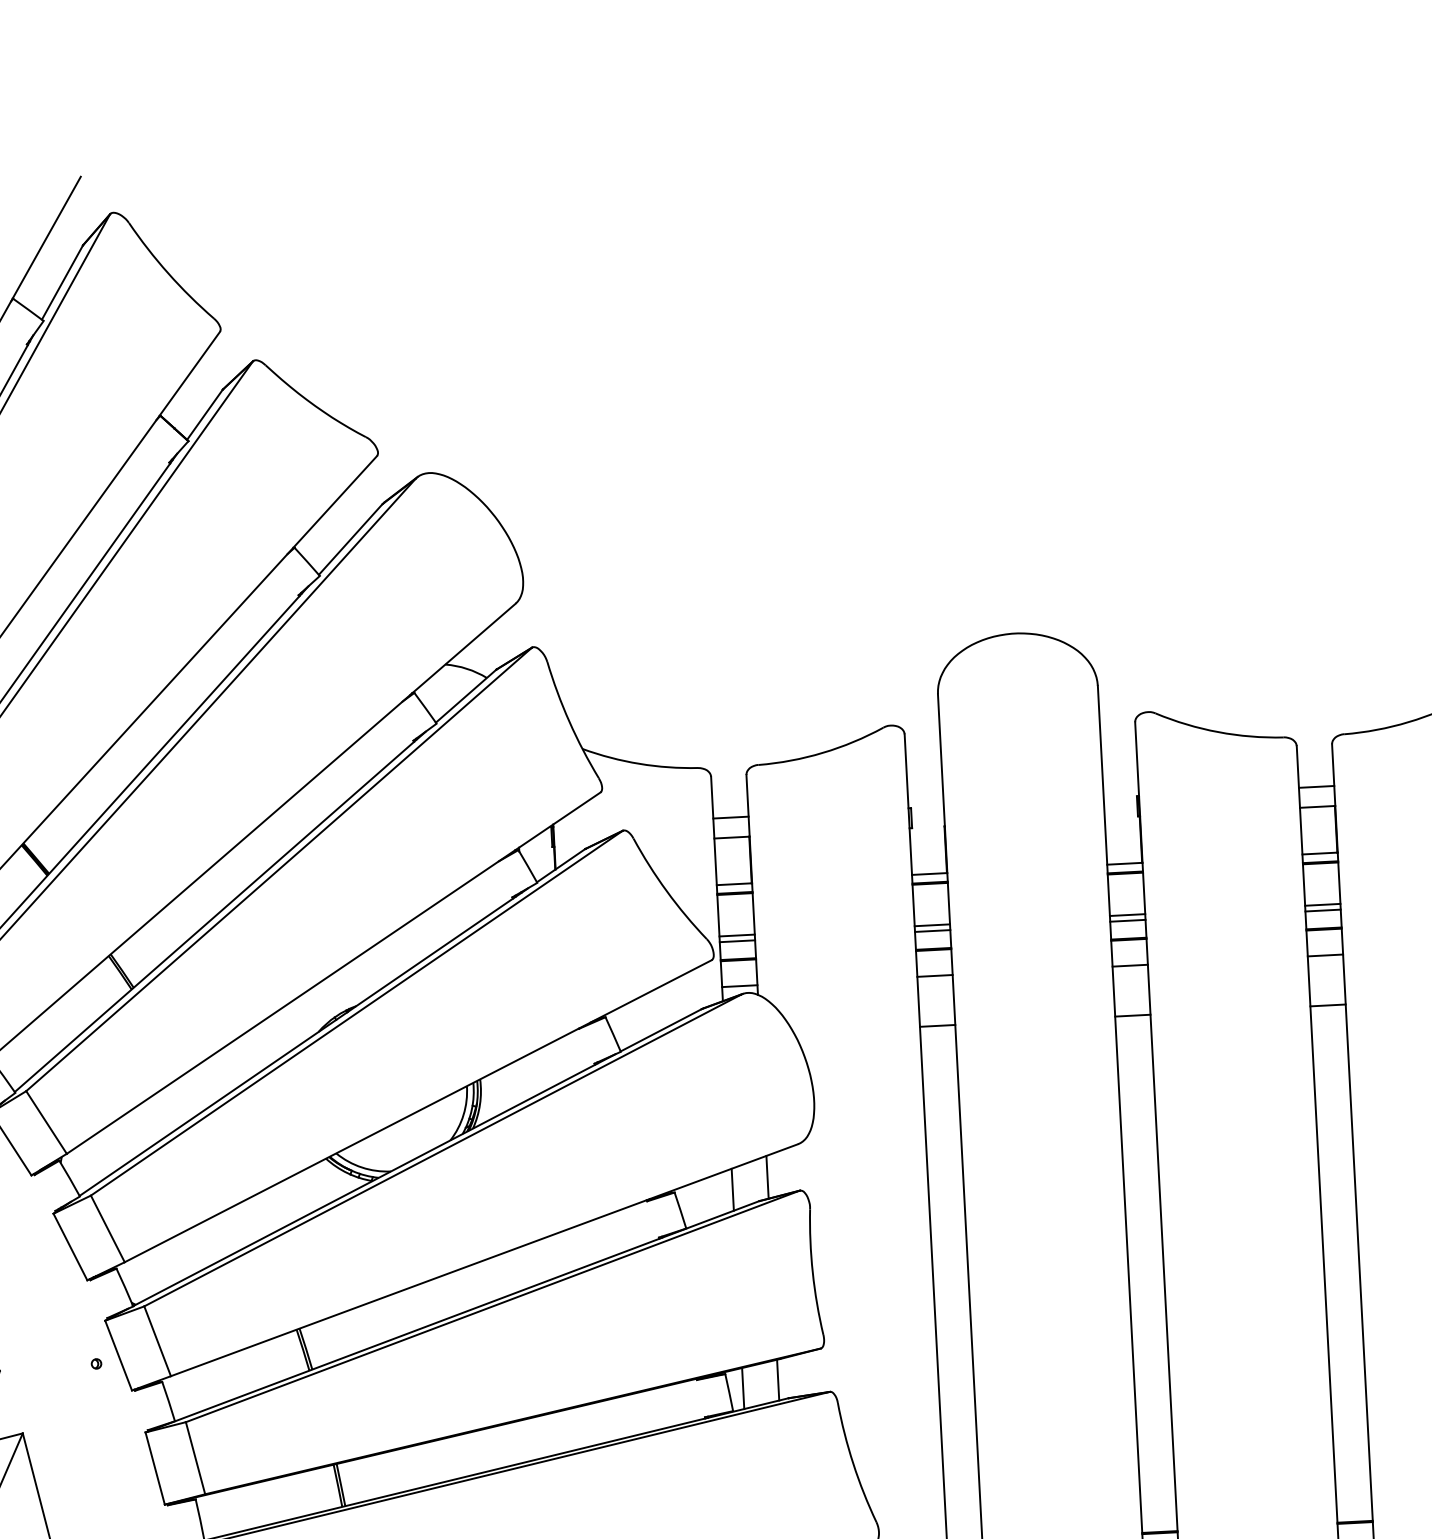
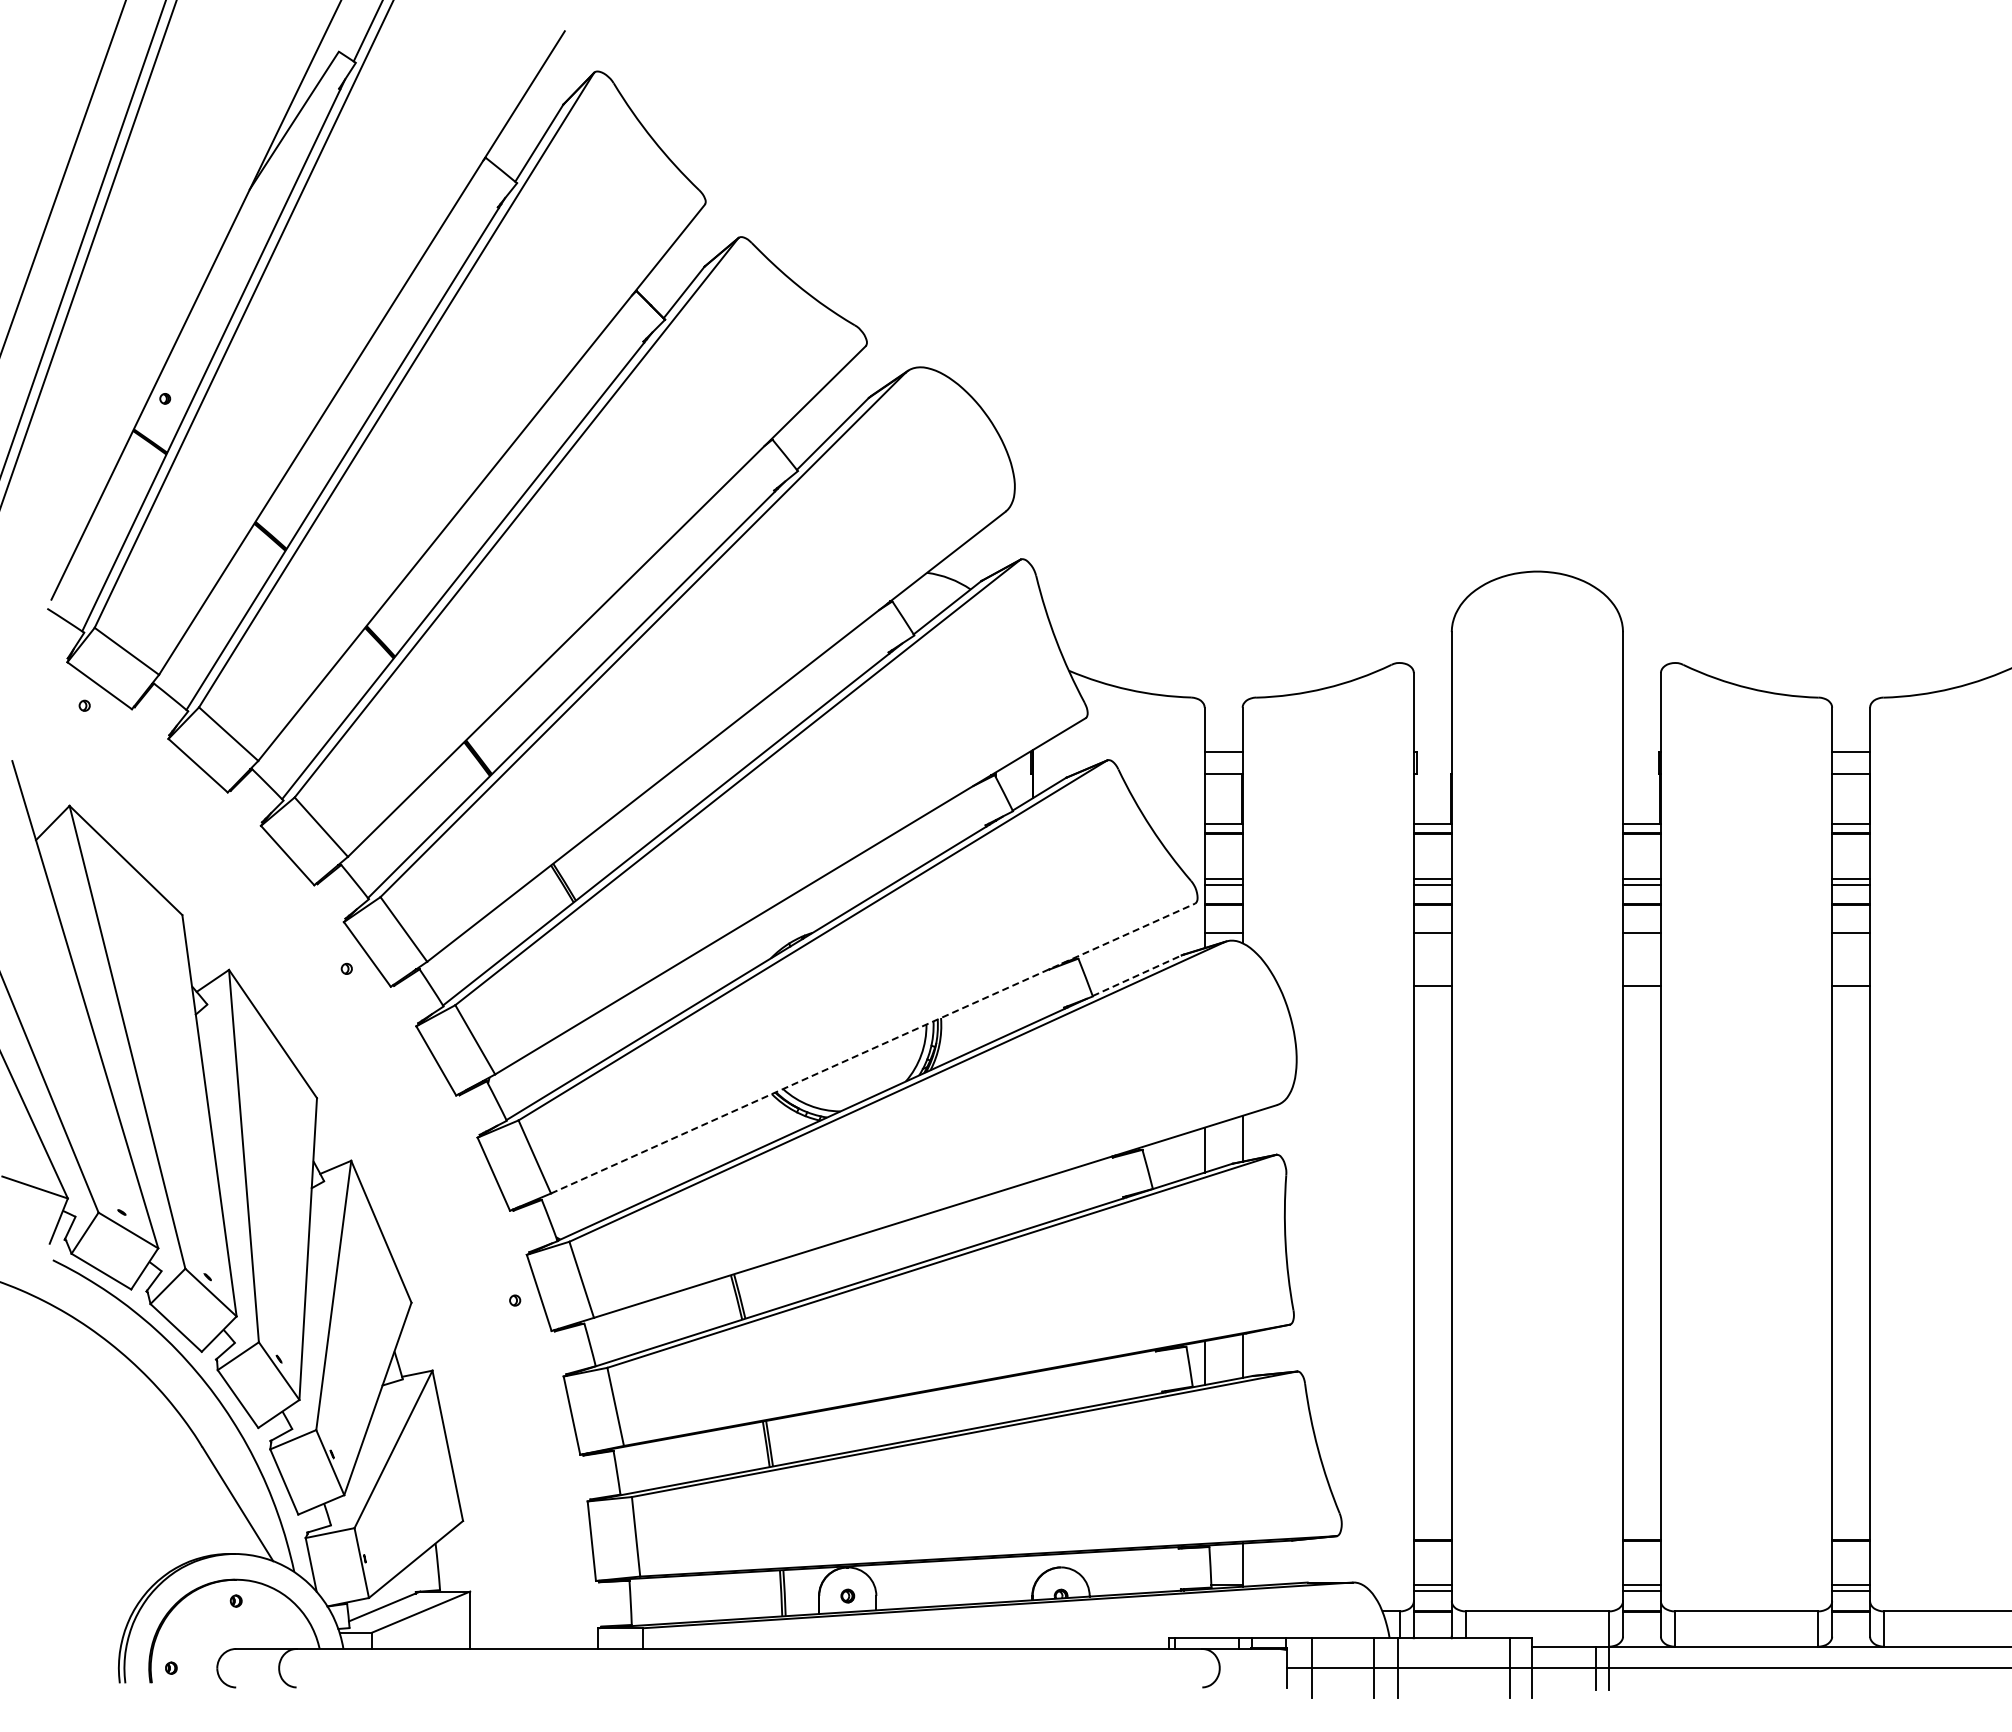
line: (661, 1030) -> (1137, 975), solid -> dashed
line: (418, 1111) -> (873, 1048), solid -> dashed

